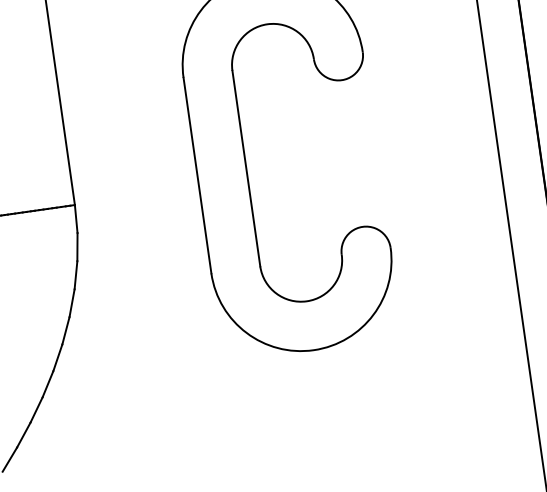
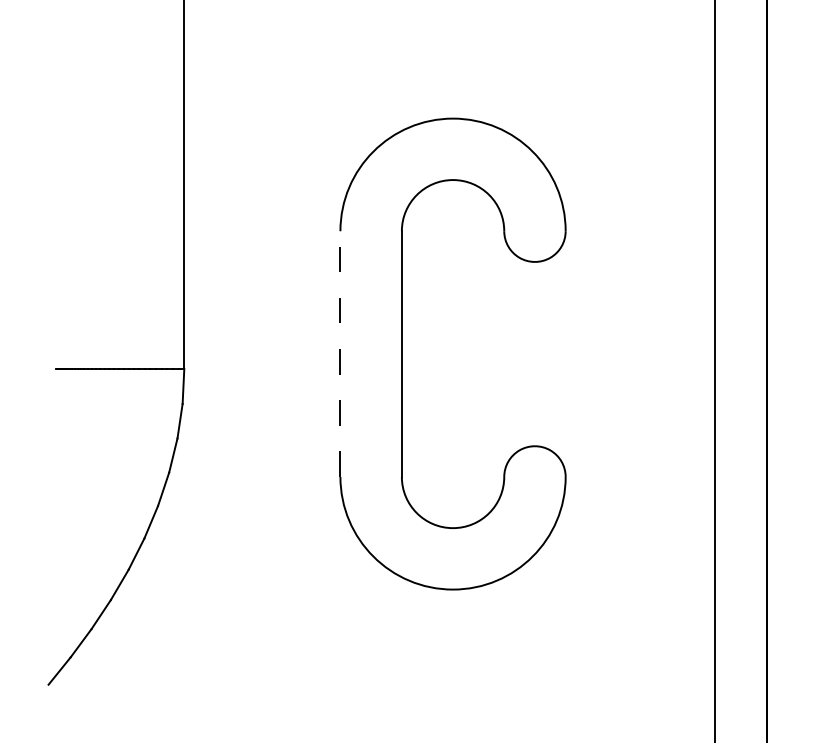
line: (197, 175) -> (340, 354), solid -> dashed

